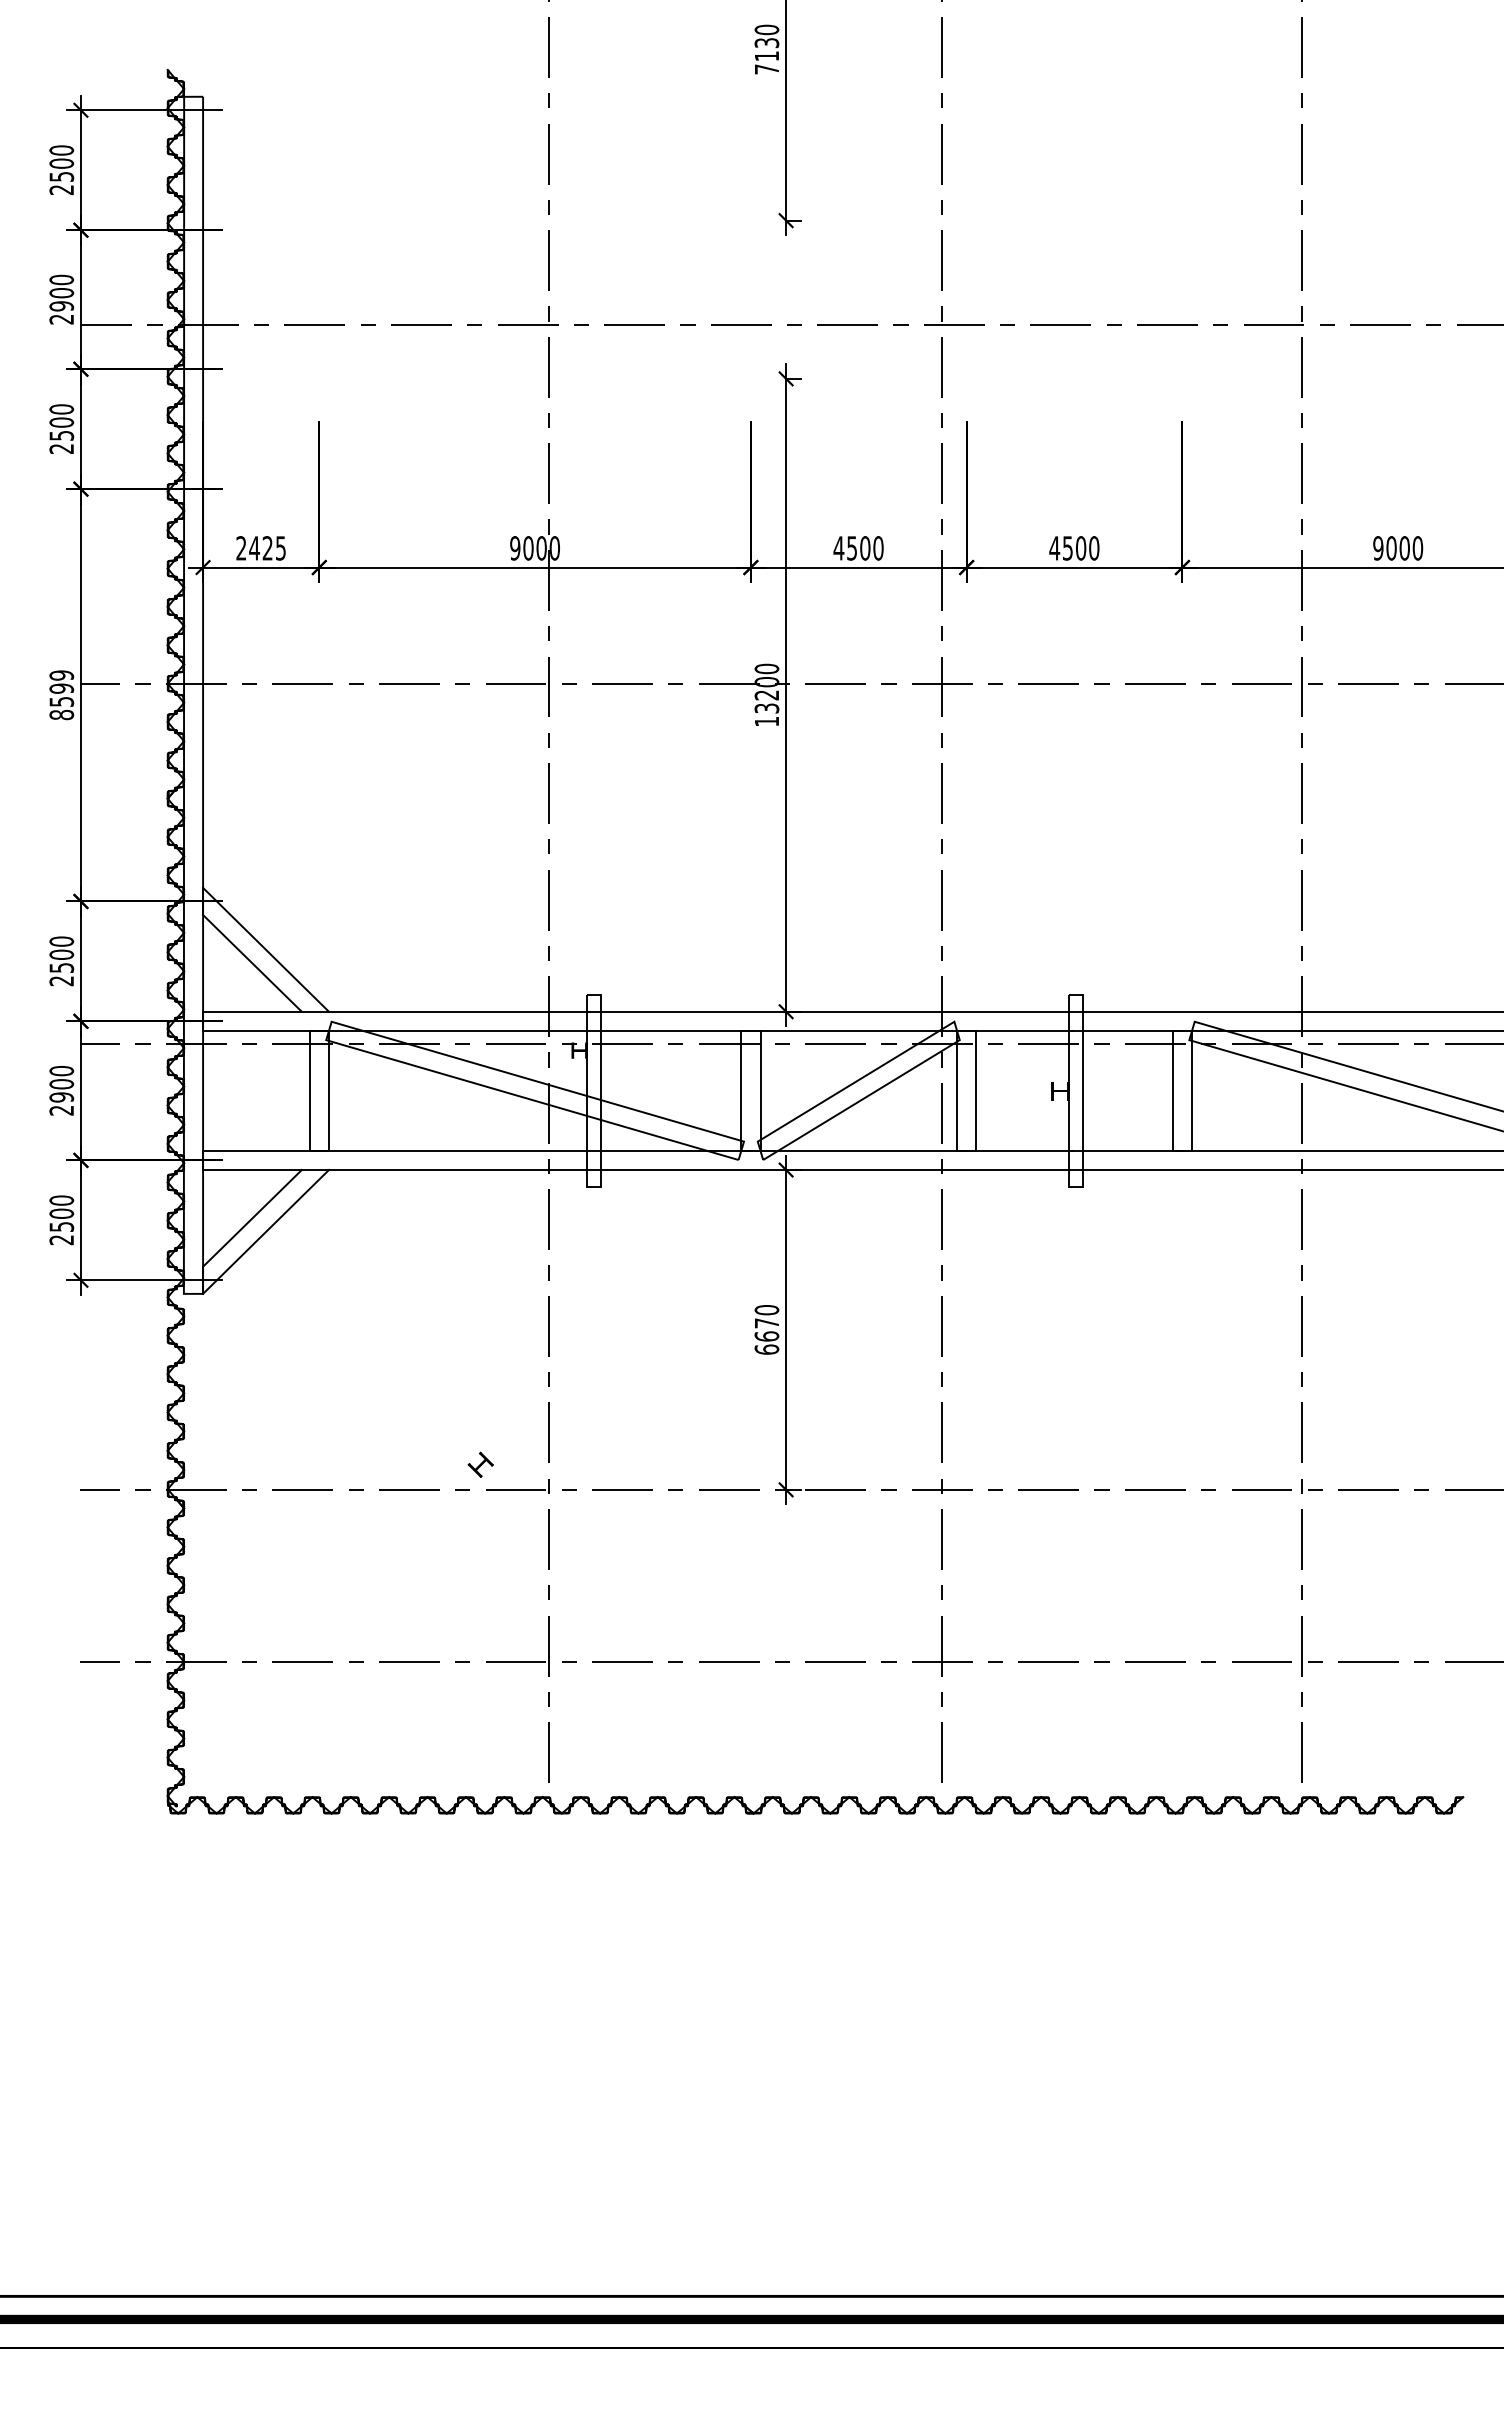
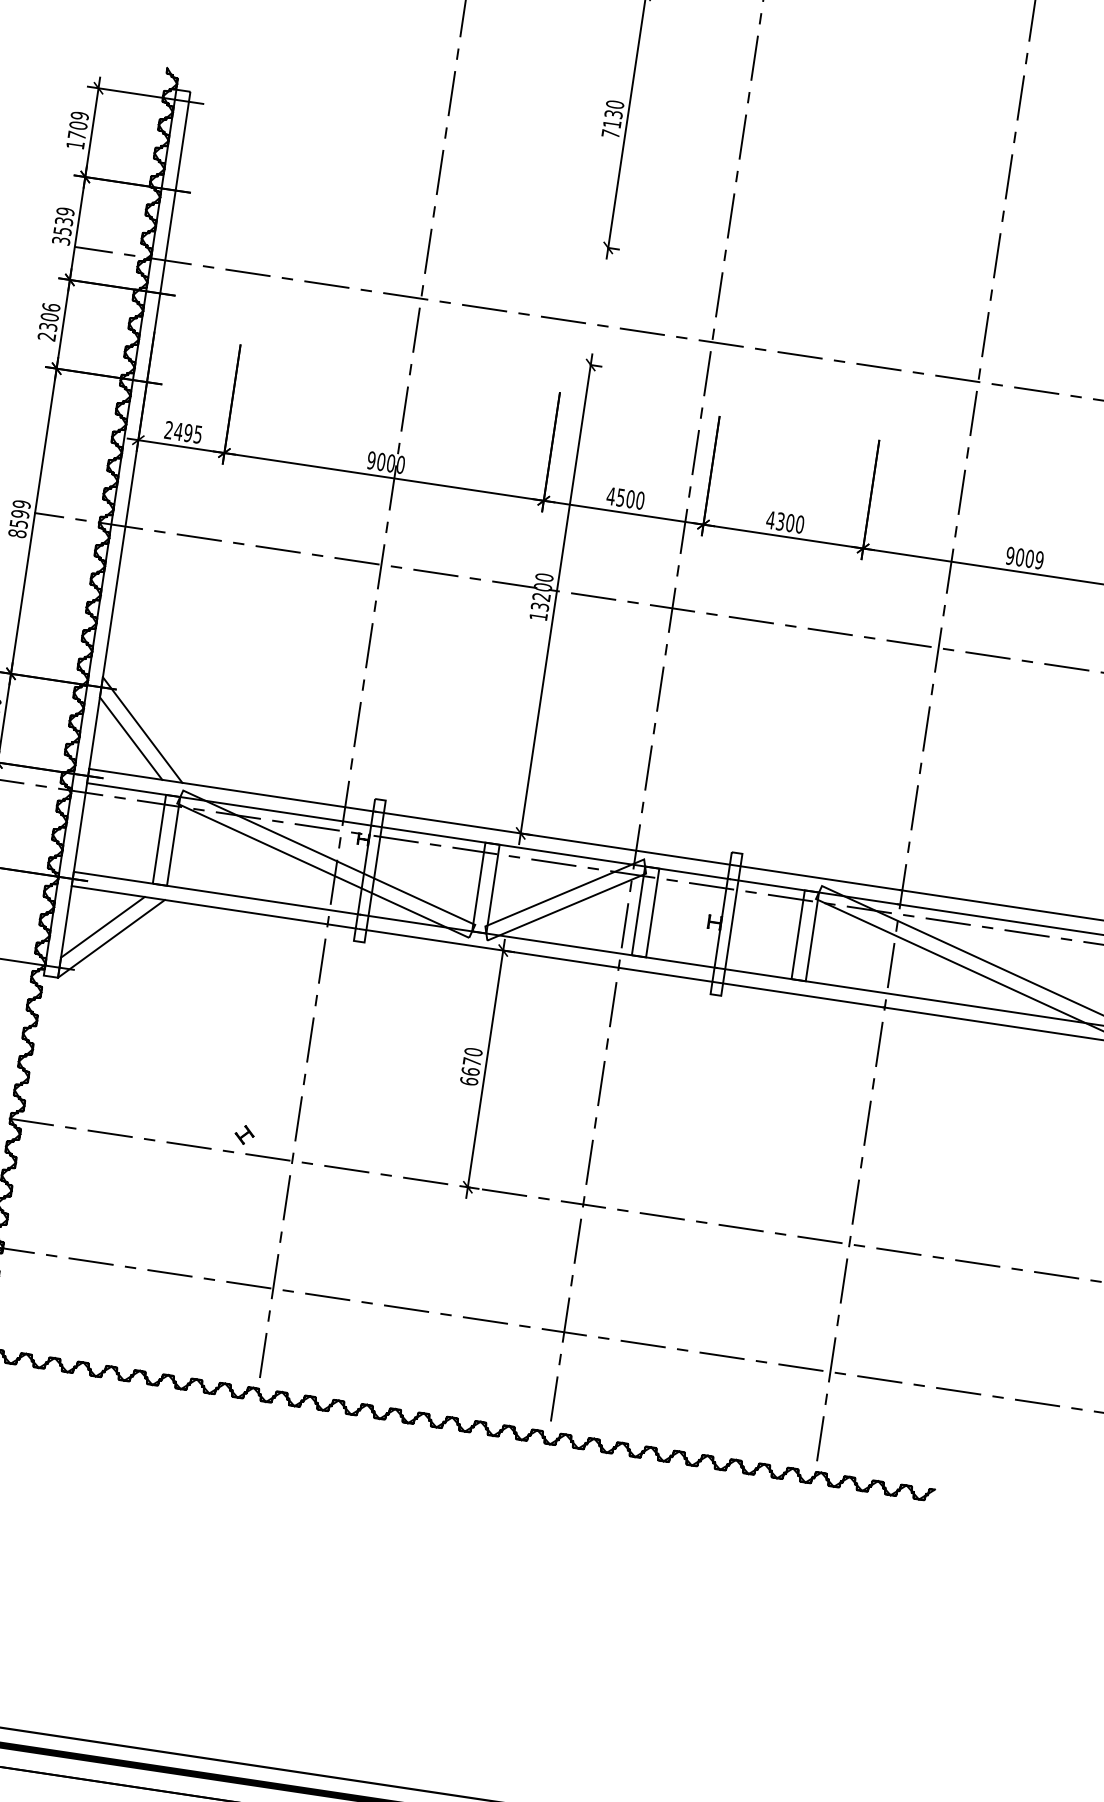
text: (61, 170) -> (77, 130), 2500 -> 1709
text: (61, 299) -> (63, 226), 2900 -> 3539
text: (61, 422) -> (49, 317), 2500 -> 2306
text: (1067, 547) -> (780, 520), 4500 -> 4300
text: (267, 548) -> (188, 433), 2425 -> 2495
text: (1417, 548) -> (1039, 560), 9000 -> 9009

